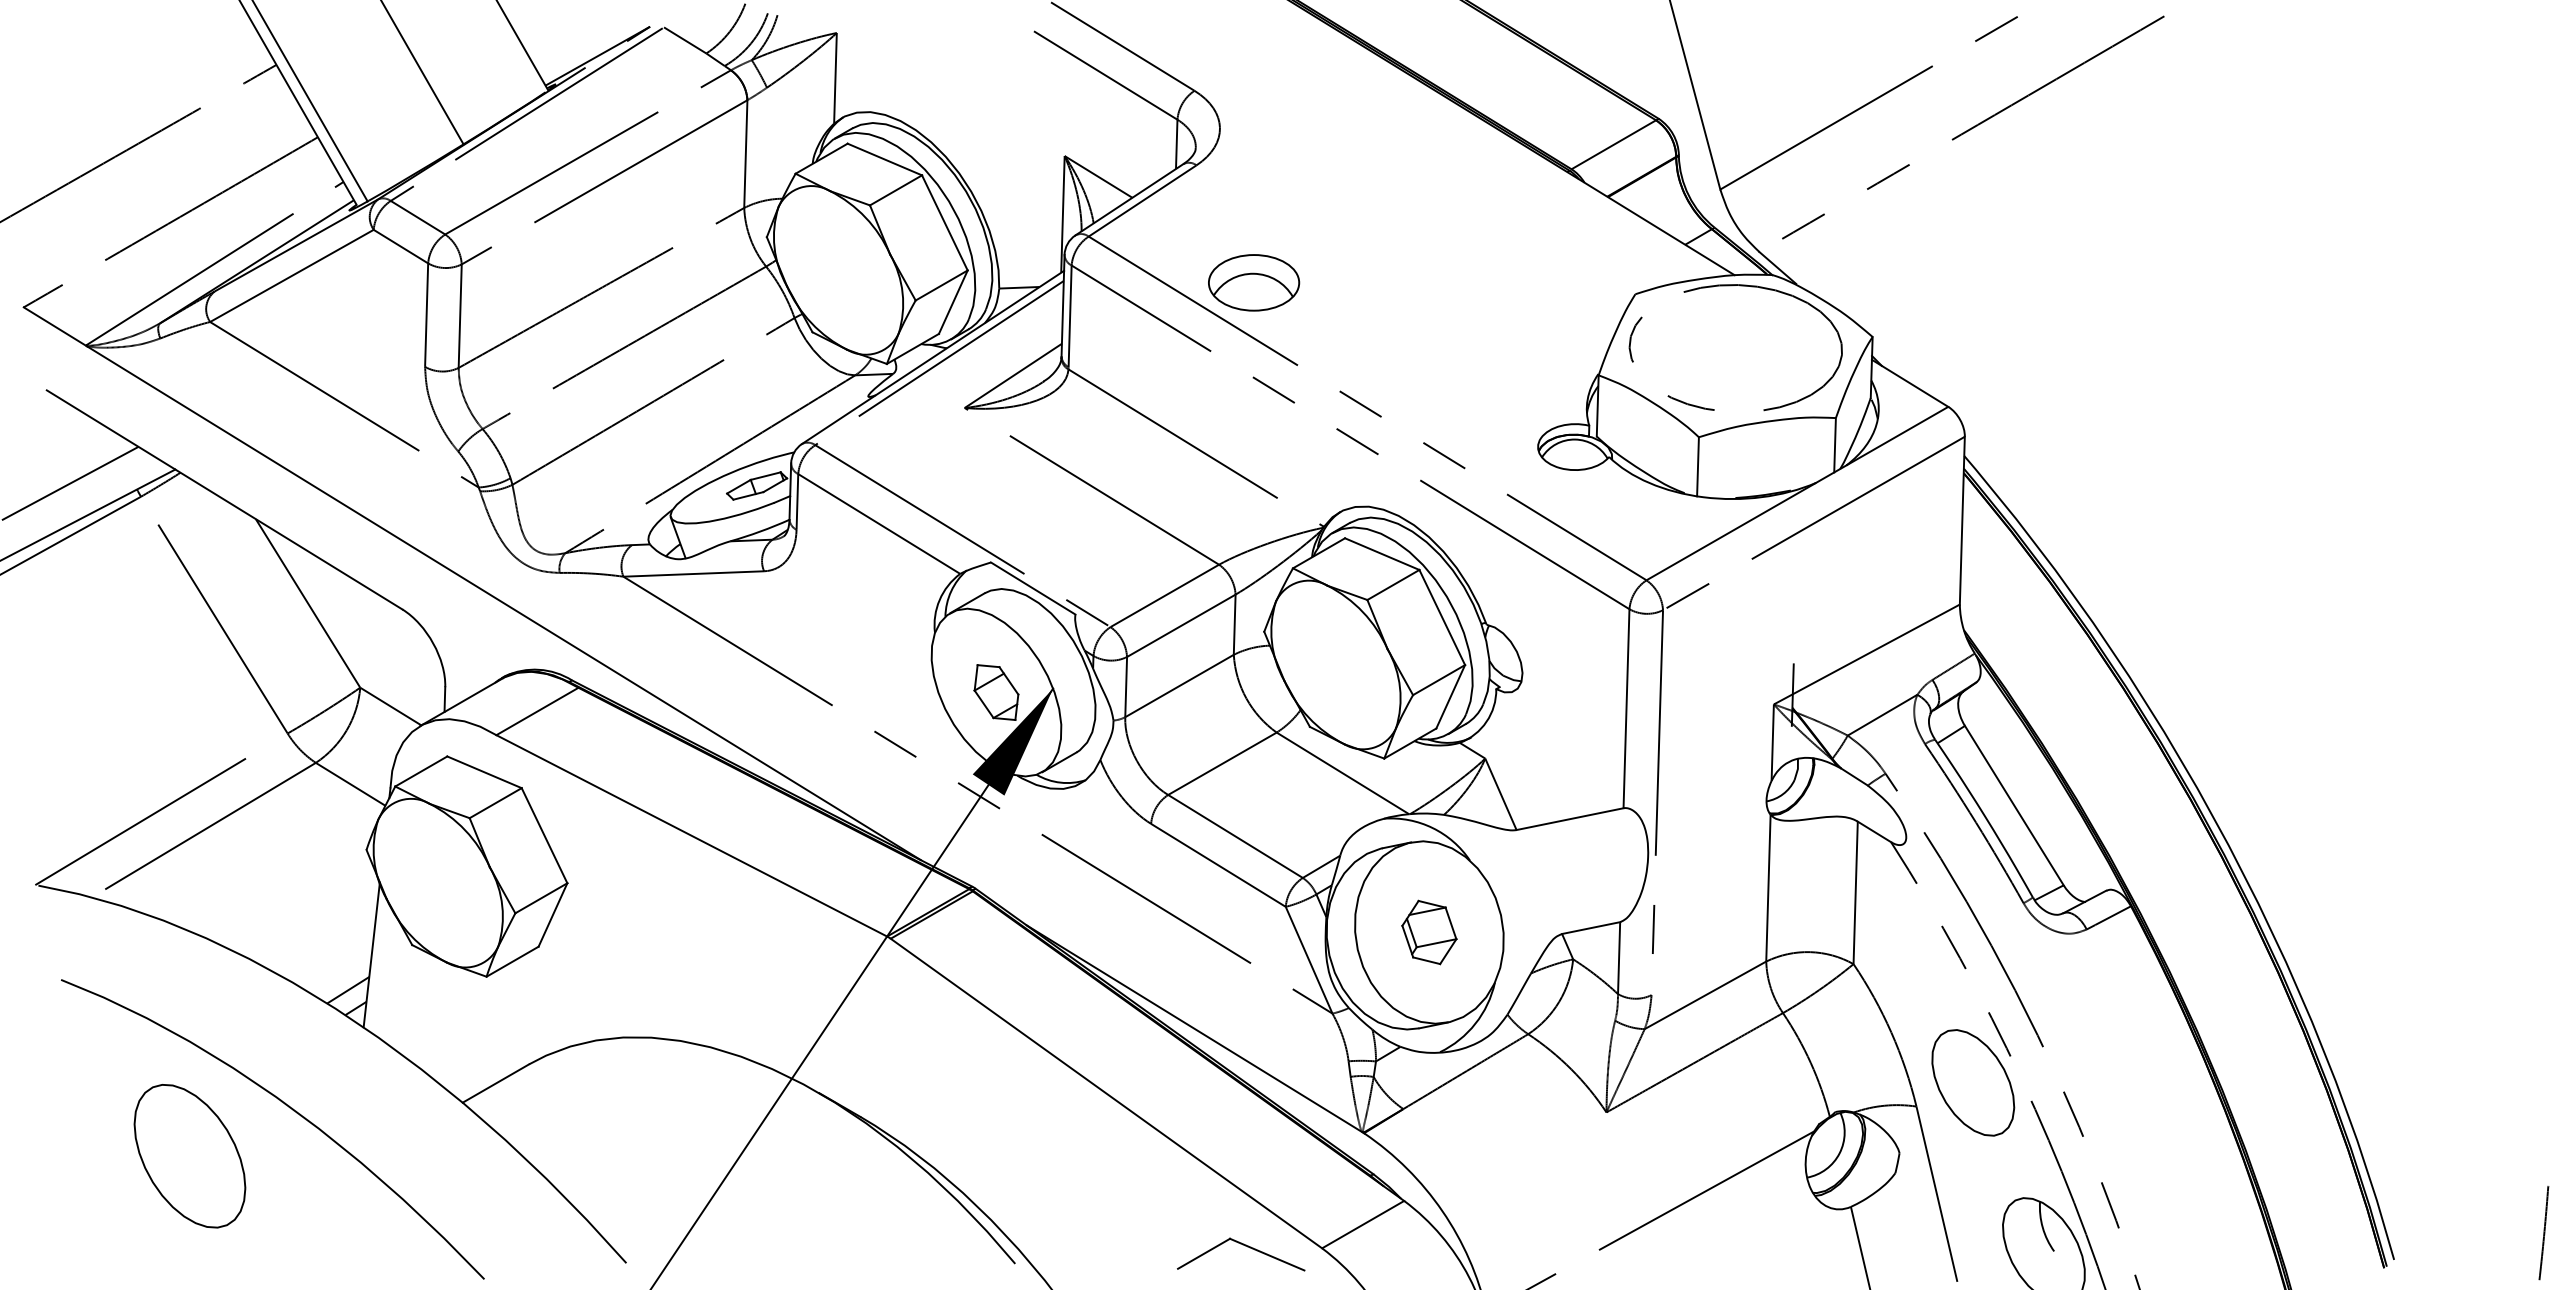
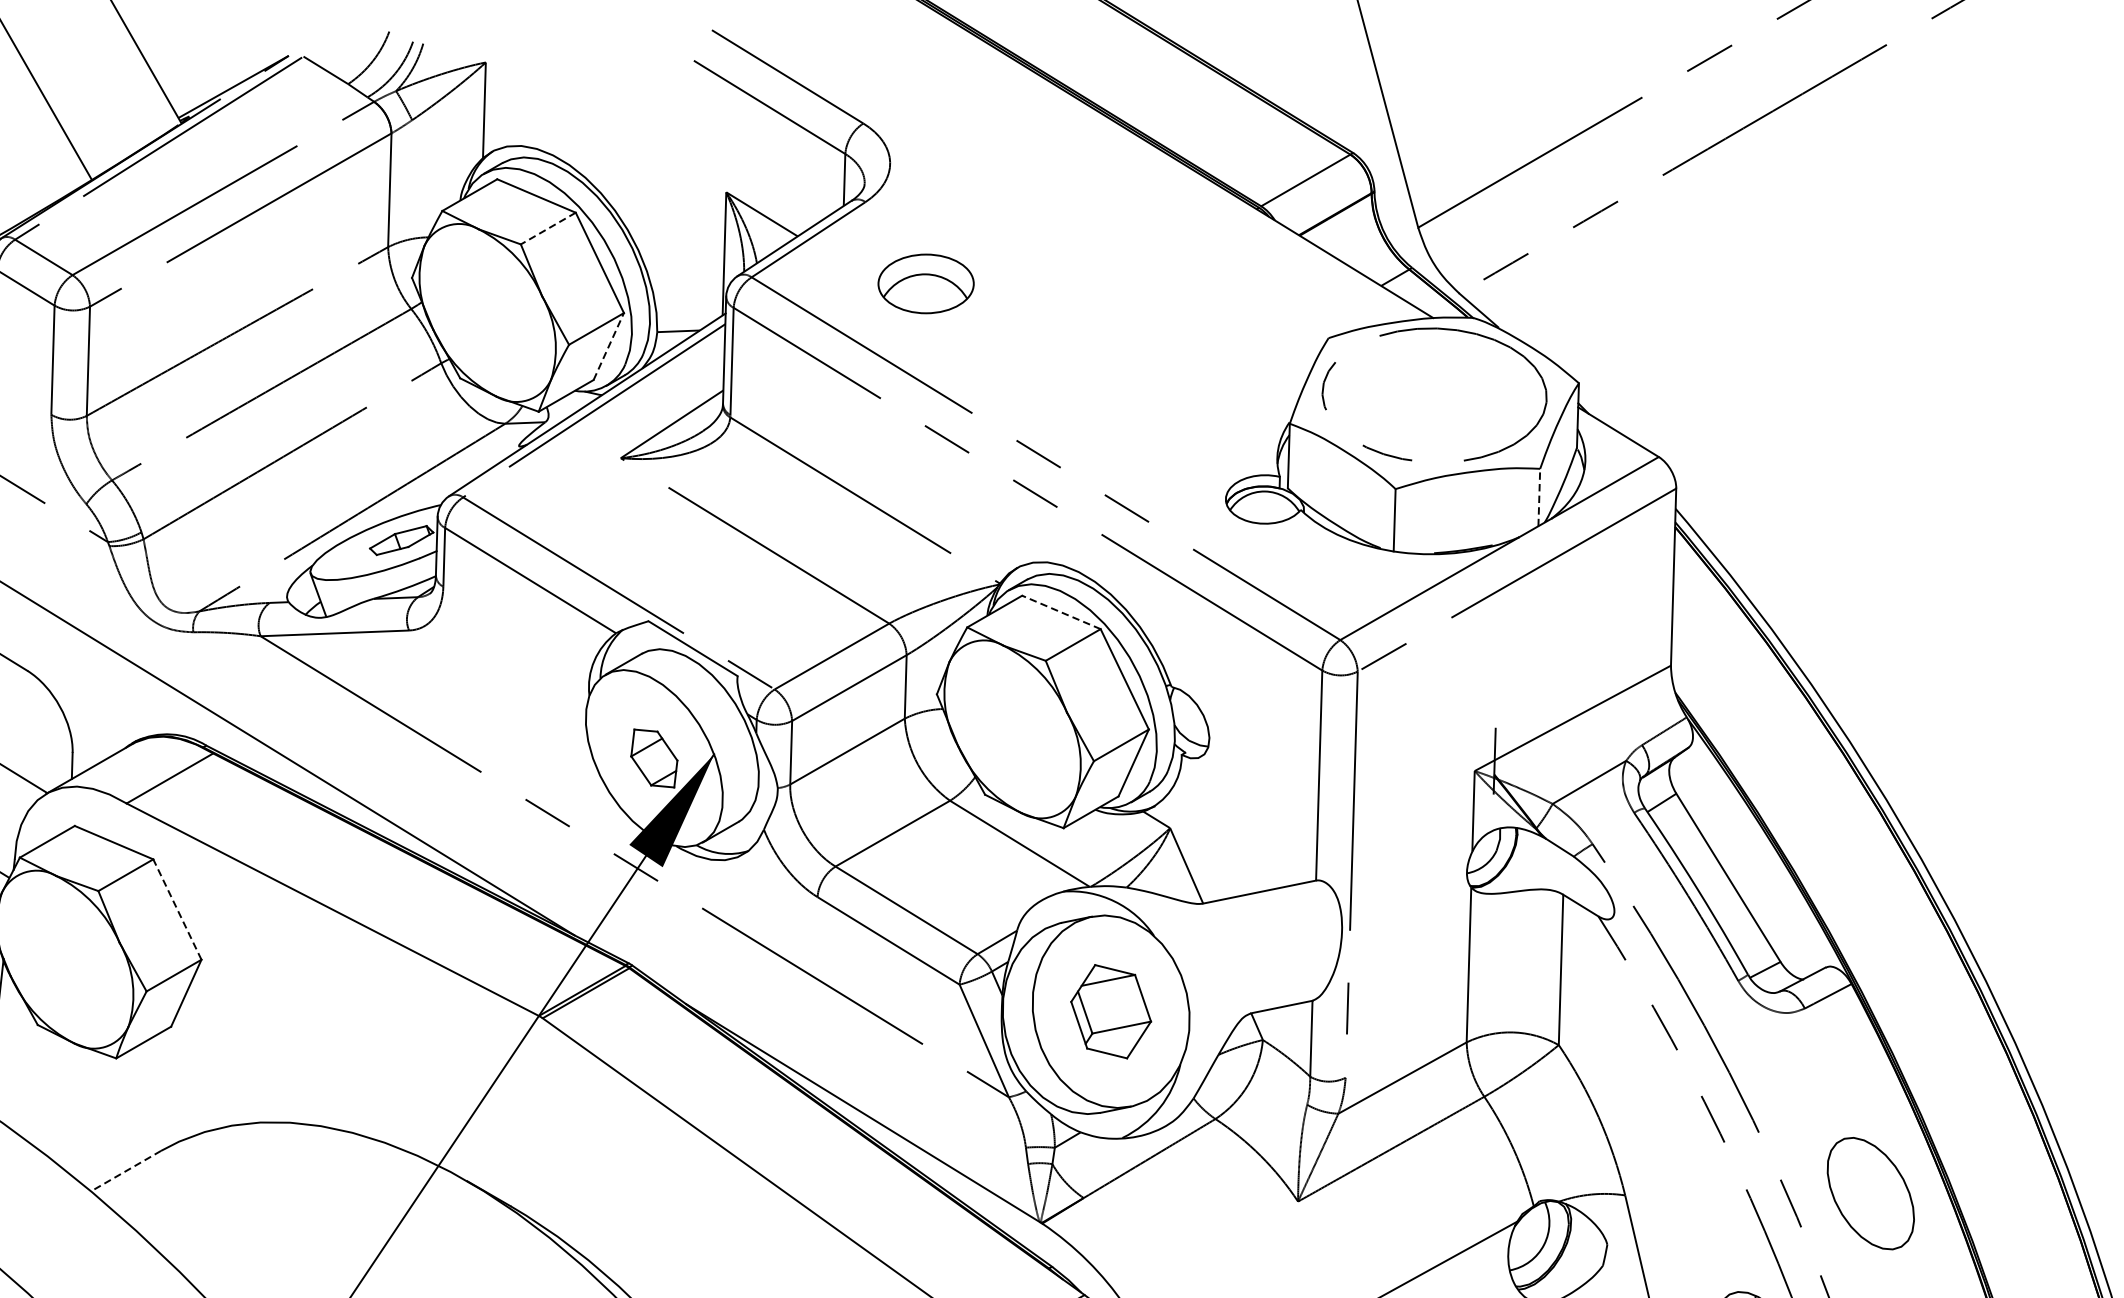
line: (895, 190) -> (547, 228), solid -> dashed
part: (1254, 282) -> (926, 283), moved
line: (953, 302) -> (608, 346), solid -> dashed
line: (1835, 444) -> (1539, 496), solid -> dashed
line: (1381, 553) -> (1060, 611), solid -> dashed
line: (544, 835) -> (177, 909), solid -> dashed
part: (1429, 932) -> (1111, 1011), size x1.4
part: (1973, 1082) -> (1871, 1193), moved
line: (495, 1083) -> (125, 1171), solid -> dashed

